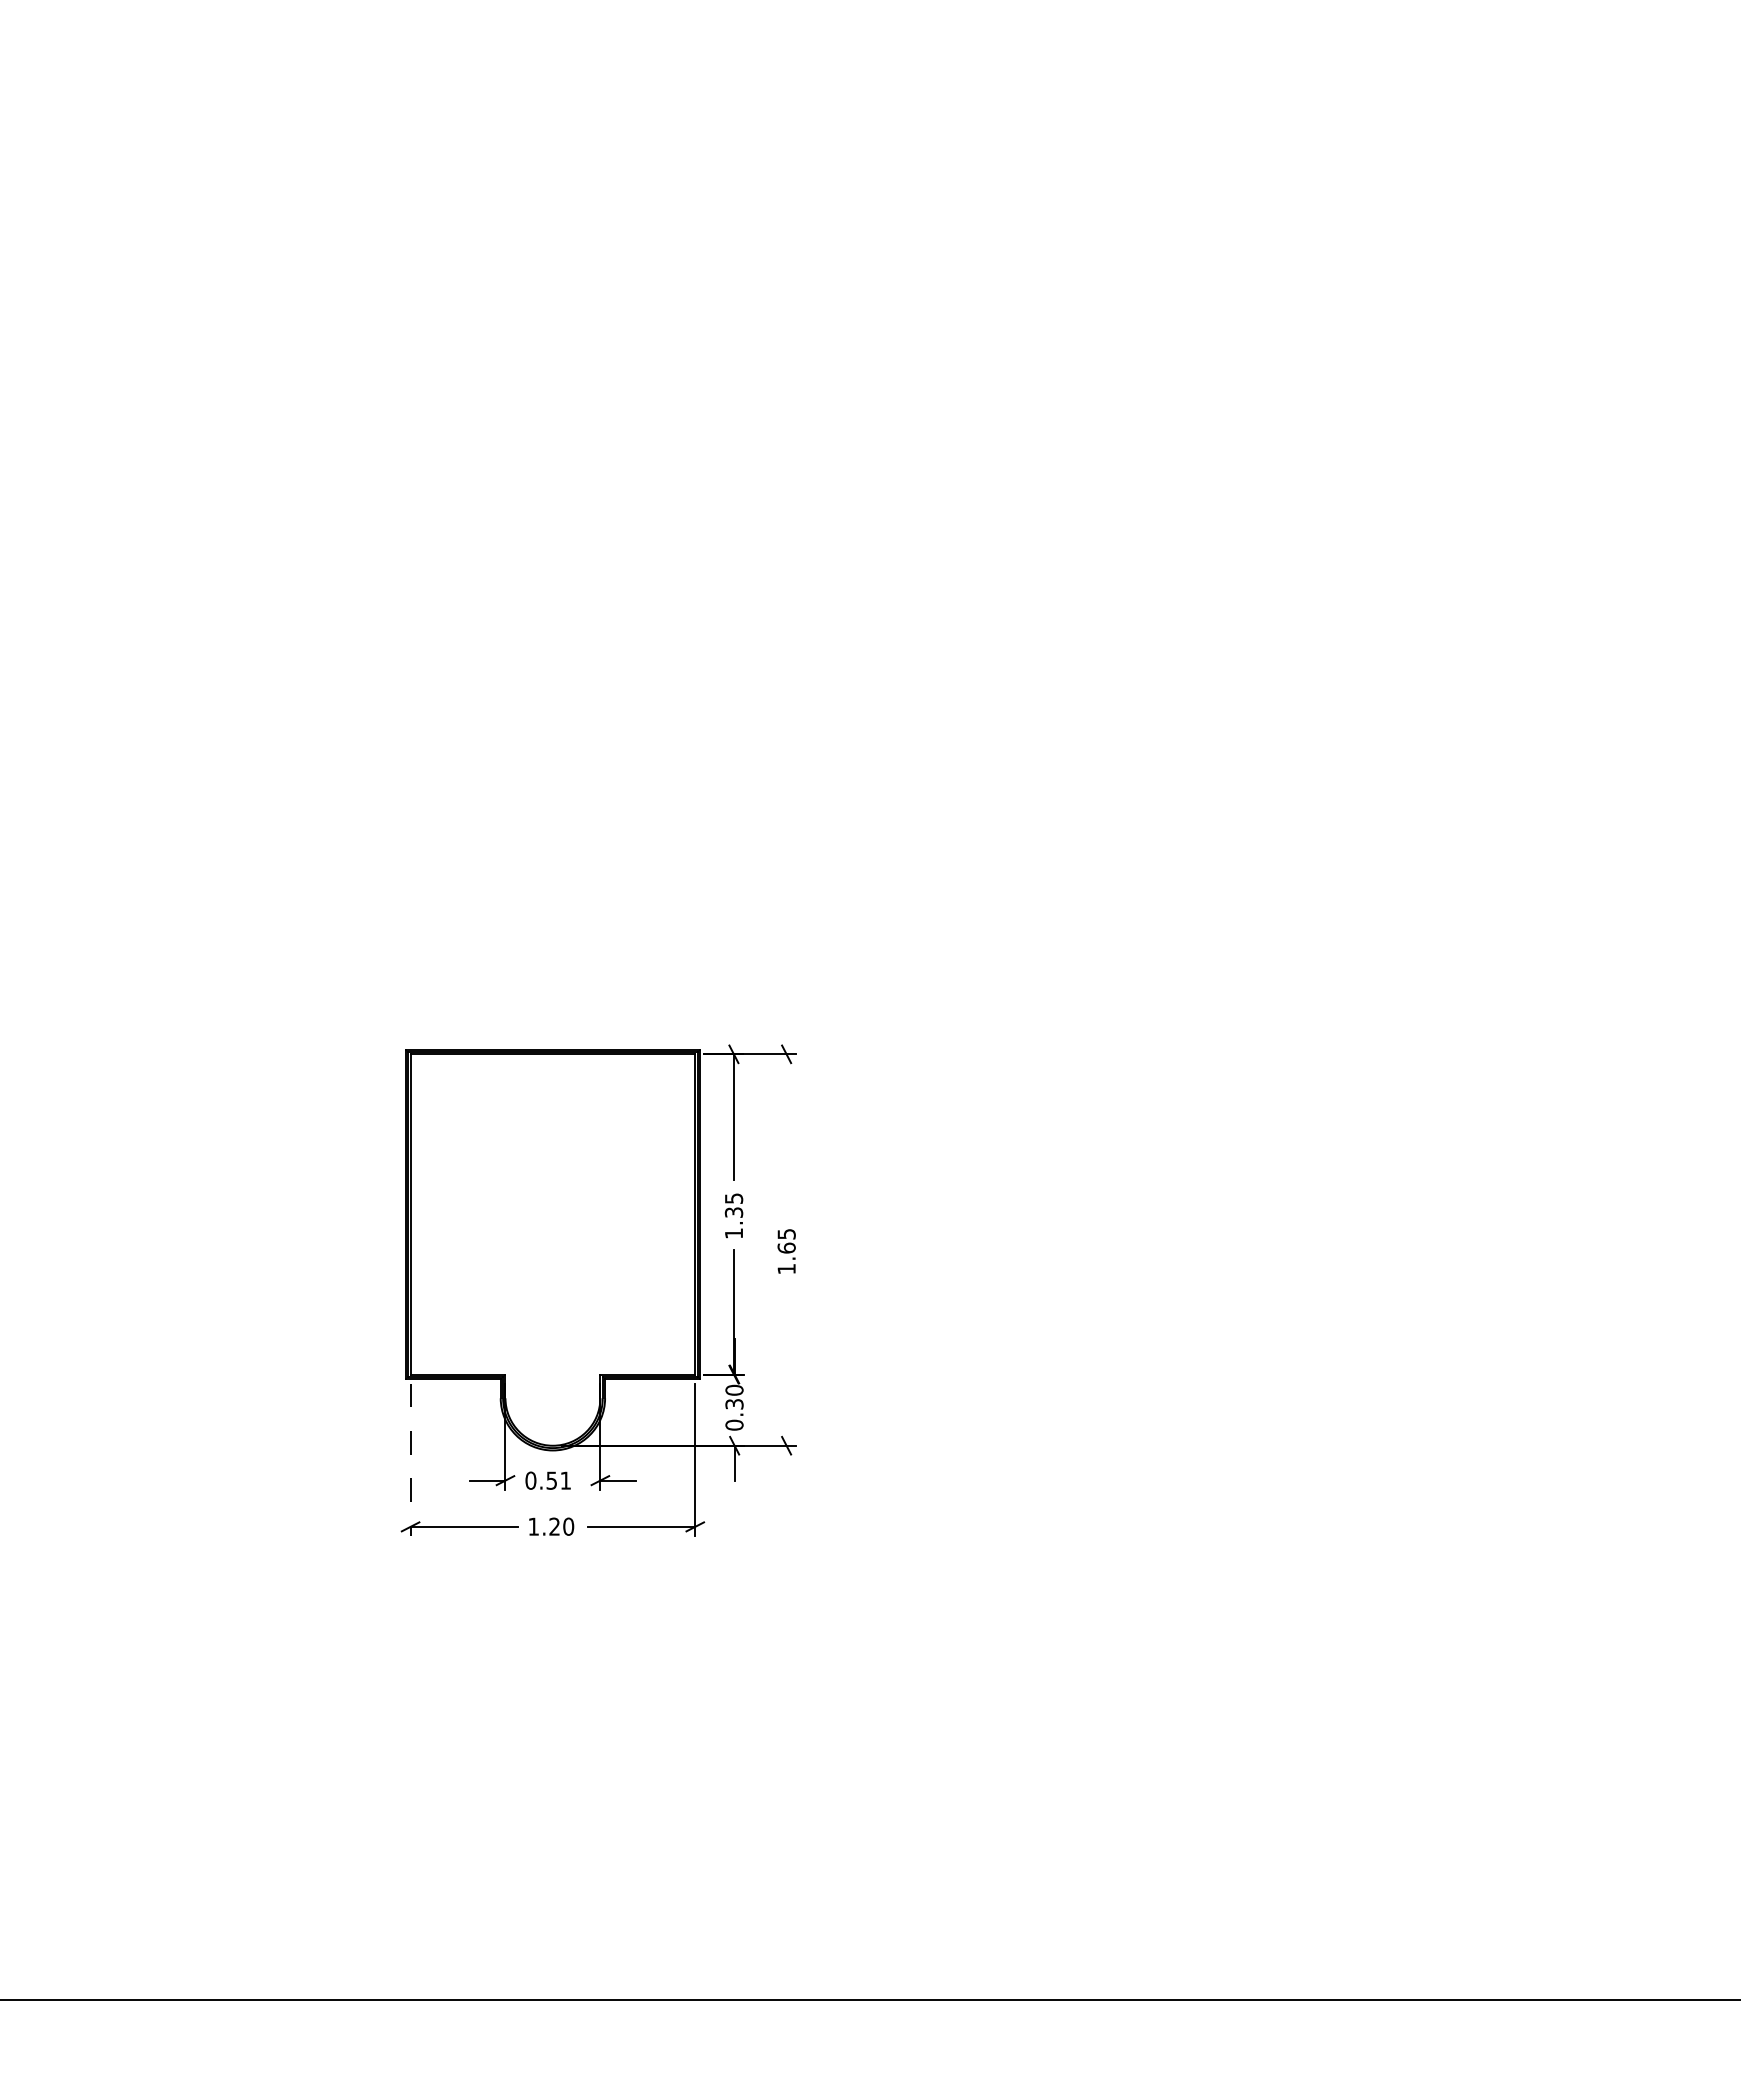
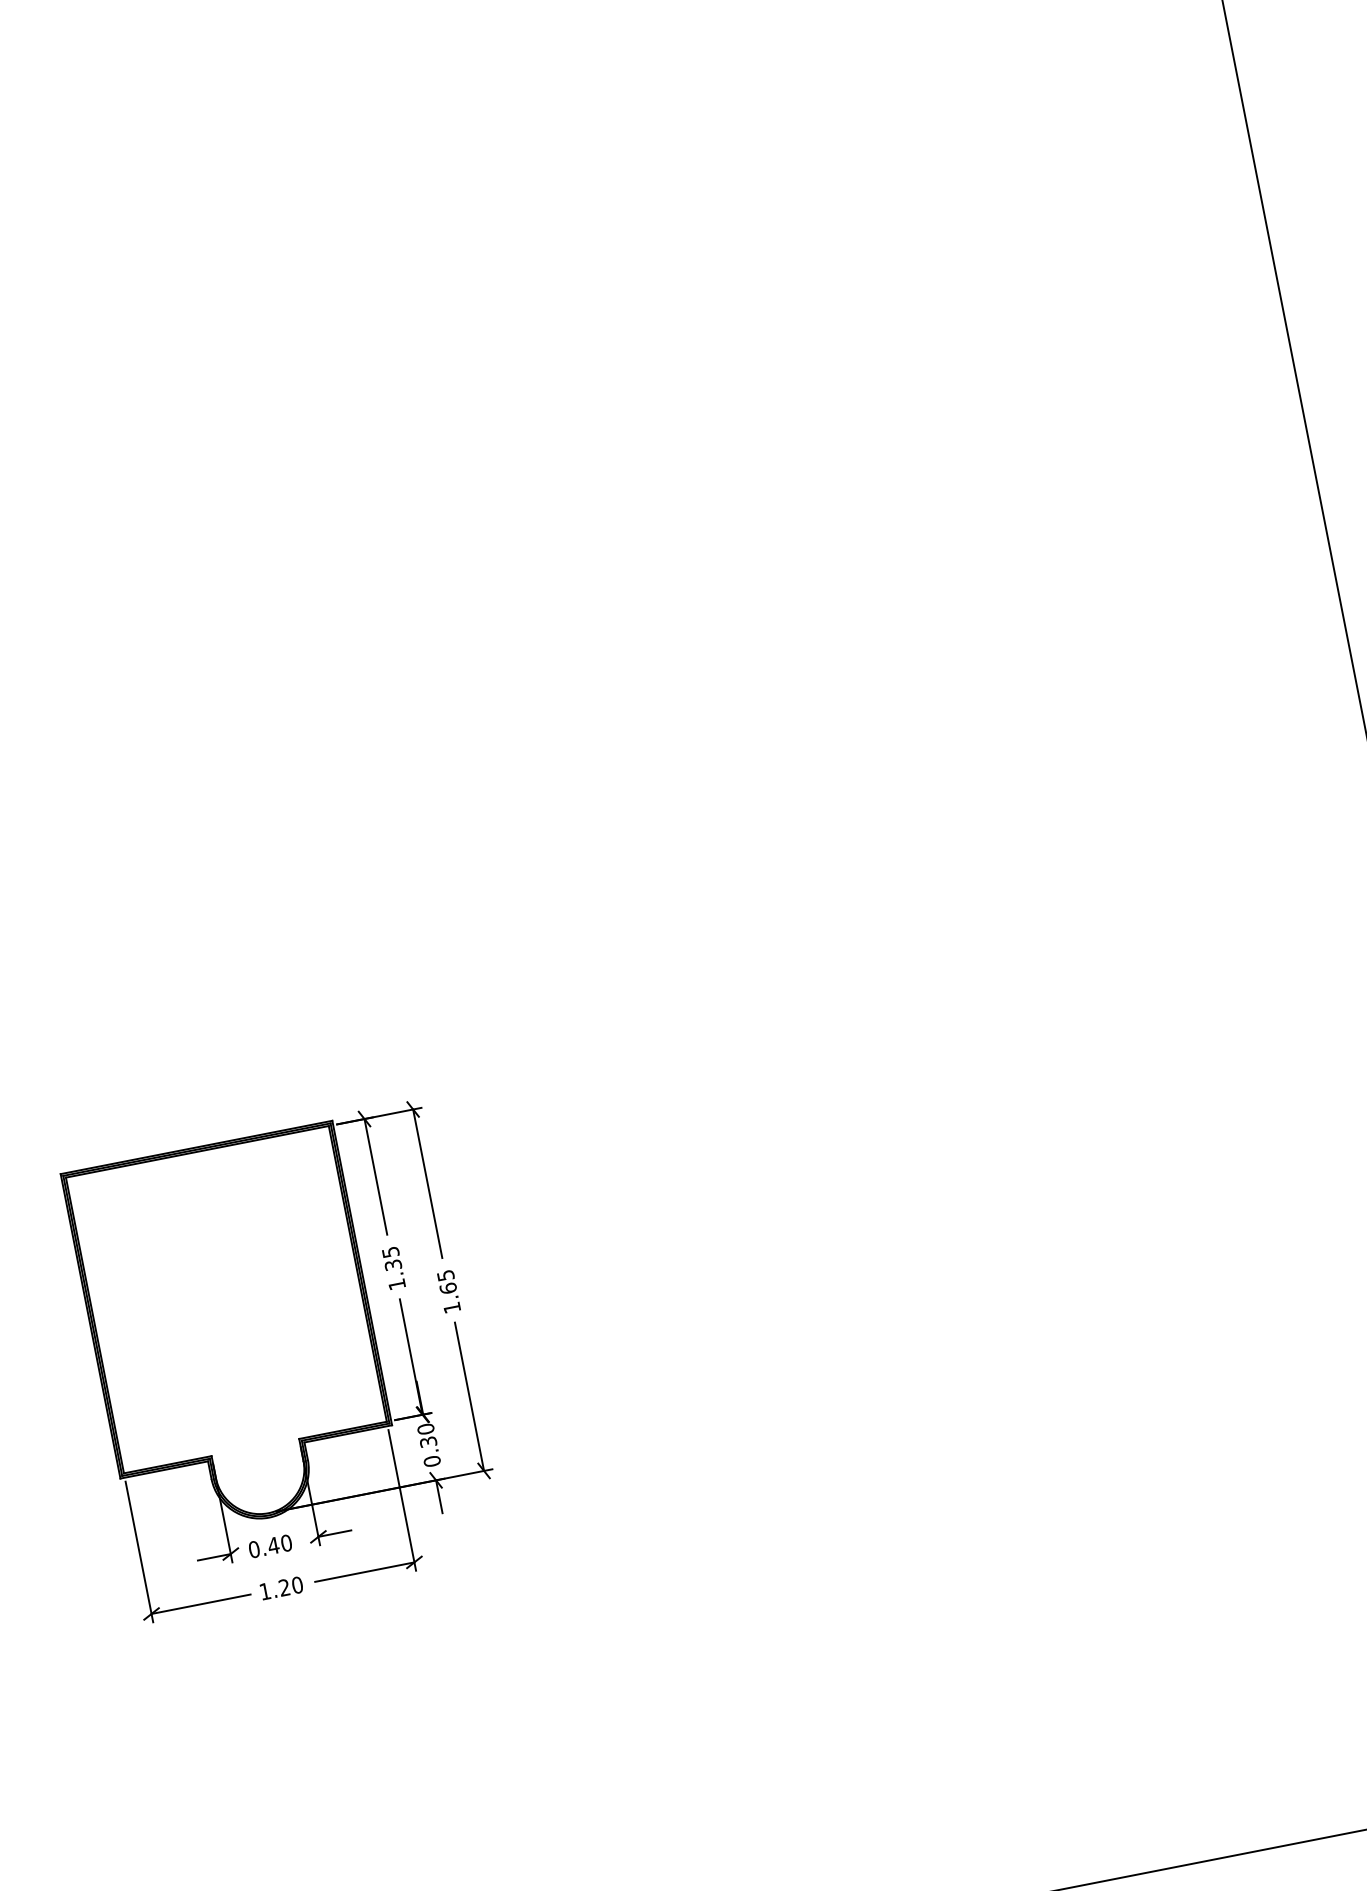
line: (786, 1134) -> (427, 1183), added
line: (786, 1365) -> (469, 1396), added
line: (410, 1460) -> (139, 1552), dashed -> solid
text: (558, 1480) -> (279, 1544), 0.51 -> 0.40

